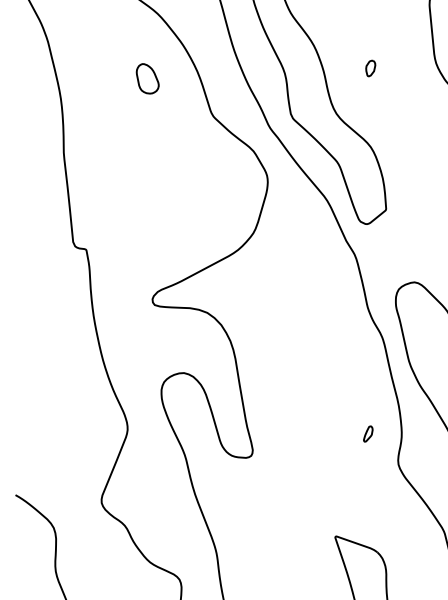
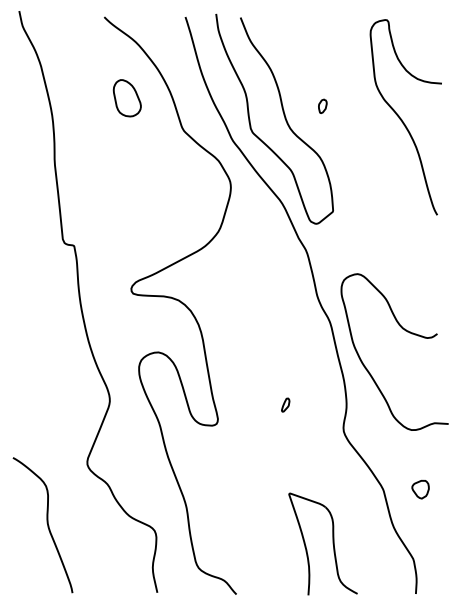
part: (370, 67) -> (322, 105), moved
part: (146, 79) -> (126, 98), size x1.43
part: (368, 433) -> (285, 404), moved

